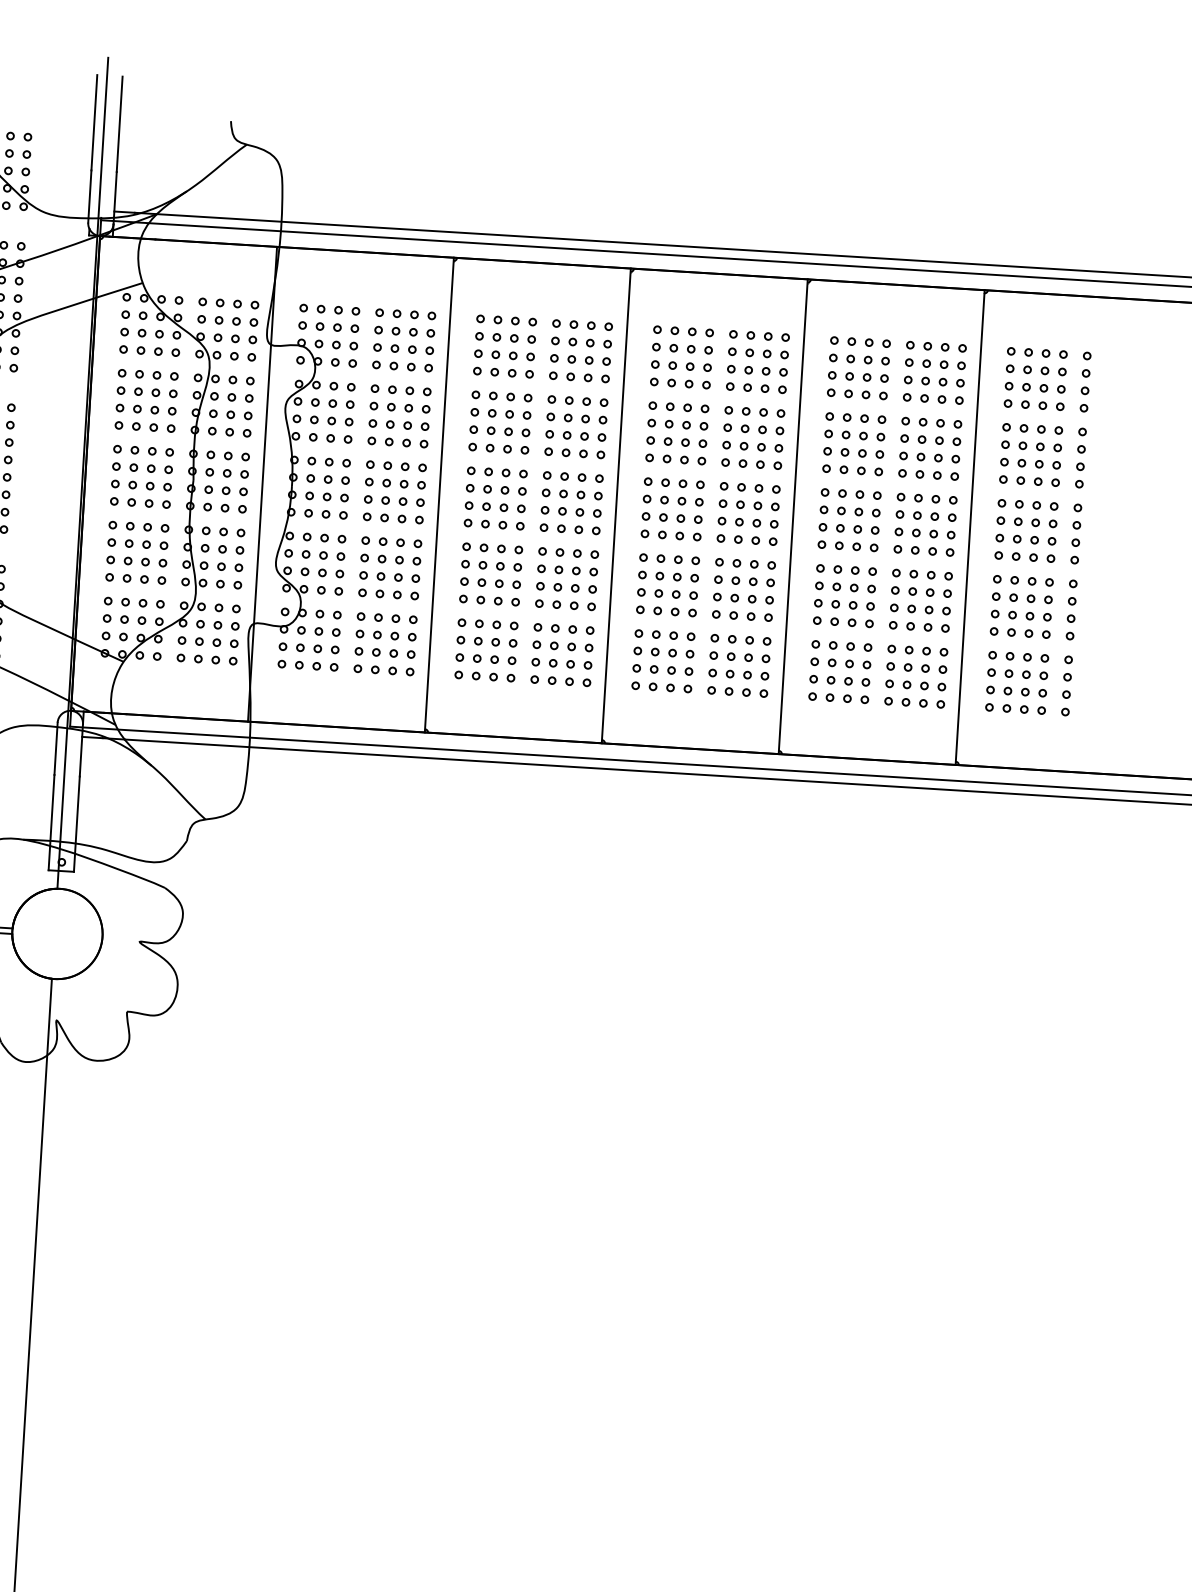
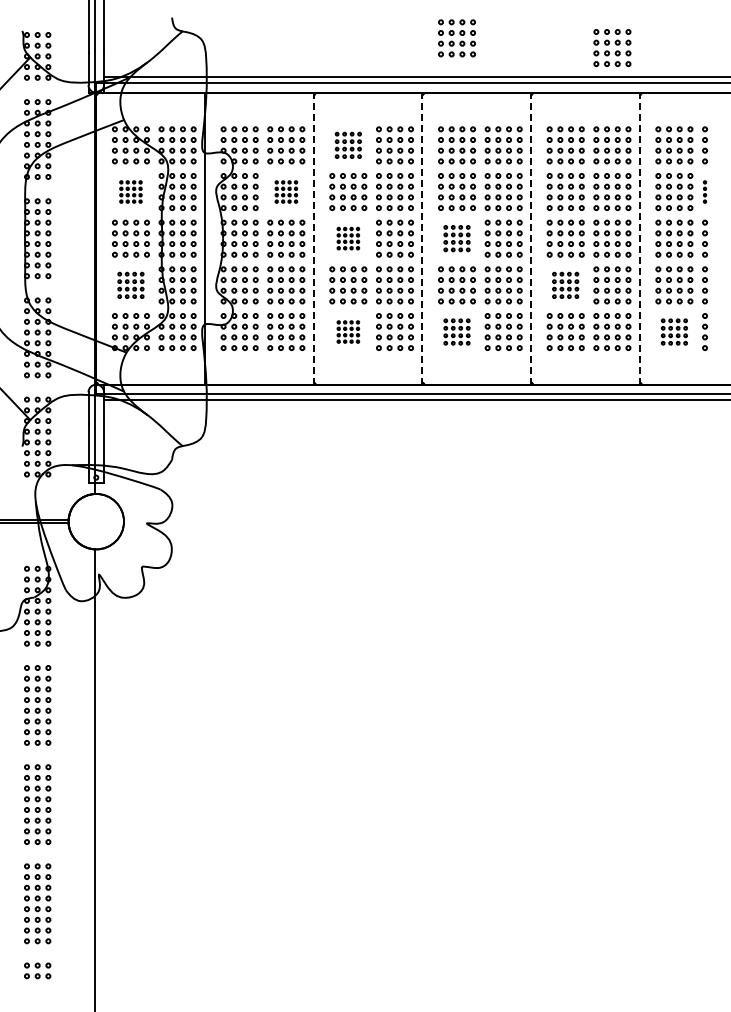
part: (691, 183) -> (456, 38), added
part: (944, 213) -> (612, 47), added
part: (505, 346) -> (348, 145), size x0.7
part: (145, 399) -> (130, 191), size x0.6
part: (399, 415) -> (286, 191), size x0.6
part: (1080, 457) -> (704, 191), size x0.6
line: (439, 494) -> (313, 238), solid -> dashed
part: (496, 498) -> (348, 238), size x0.6
line: (616, 505) -> (422, 238), solid -> dashed
part: (671, 508) -> (456, 238), size x0.7
line: (793, 516) -> (531, 238), solid -> dashed
line: (969, 527) -> (639, 238), solid -> dashed
part: (136, 552) -> (130, 285), size x0.7
part: (844, 596) -> (565, 285), size x0.7
part: (486, 649) -> (348, 331), size x0.6
part: (662, 660) -> (456, 331), size x0.7
part: (1017, 681) -> (674, 331), size x0.7

